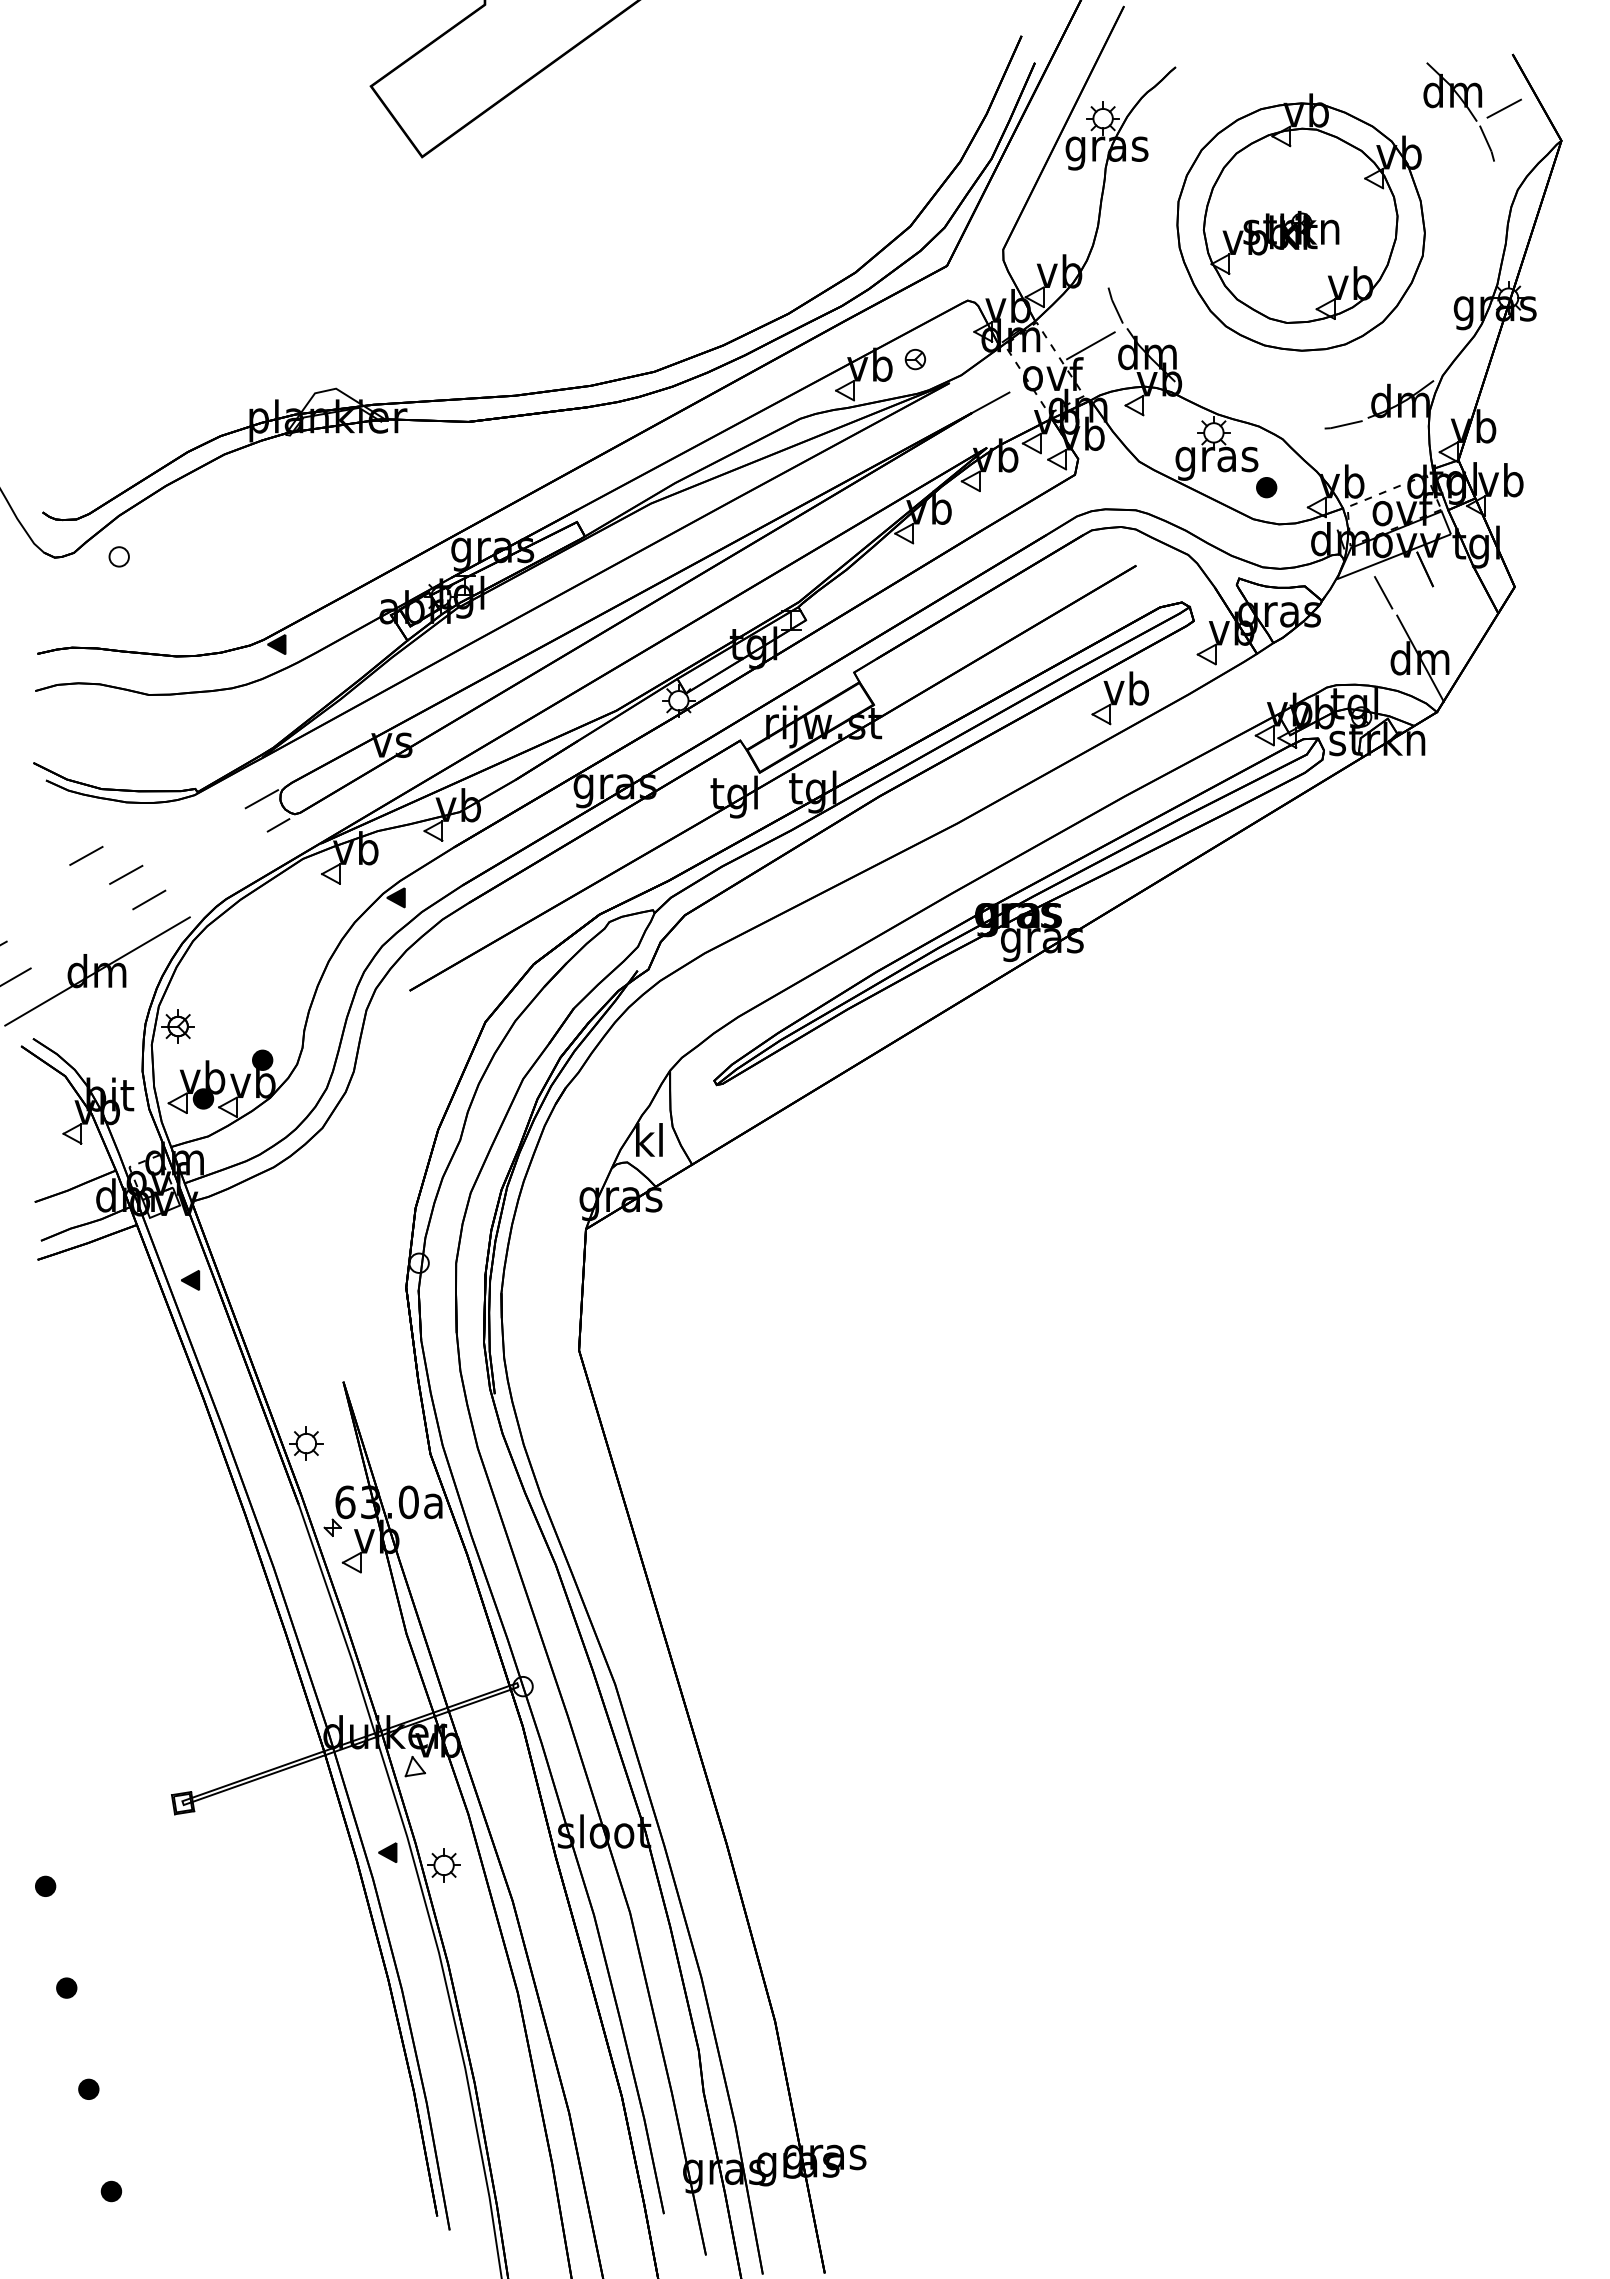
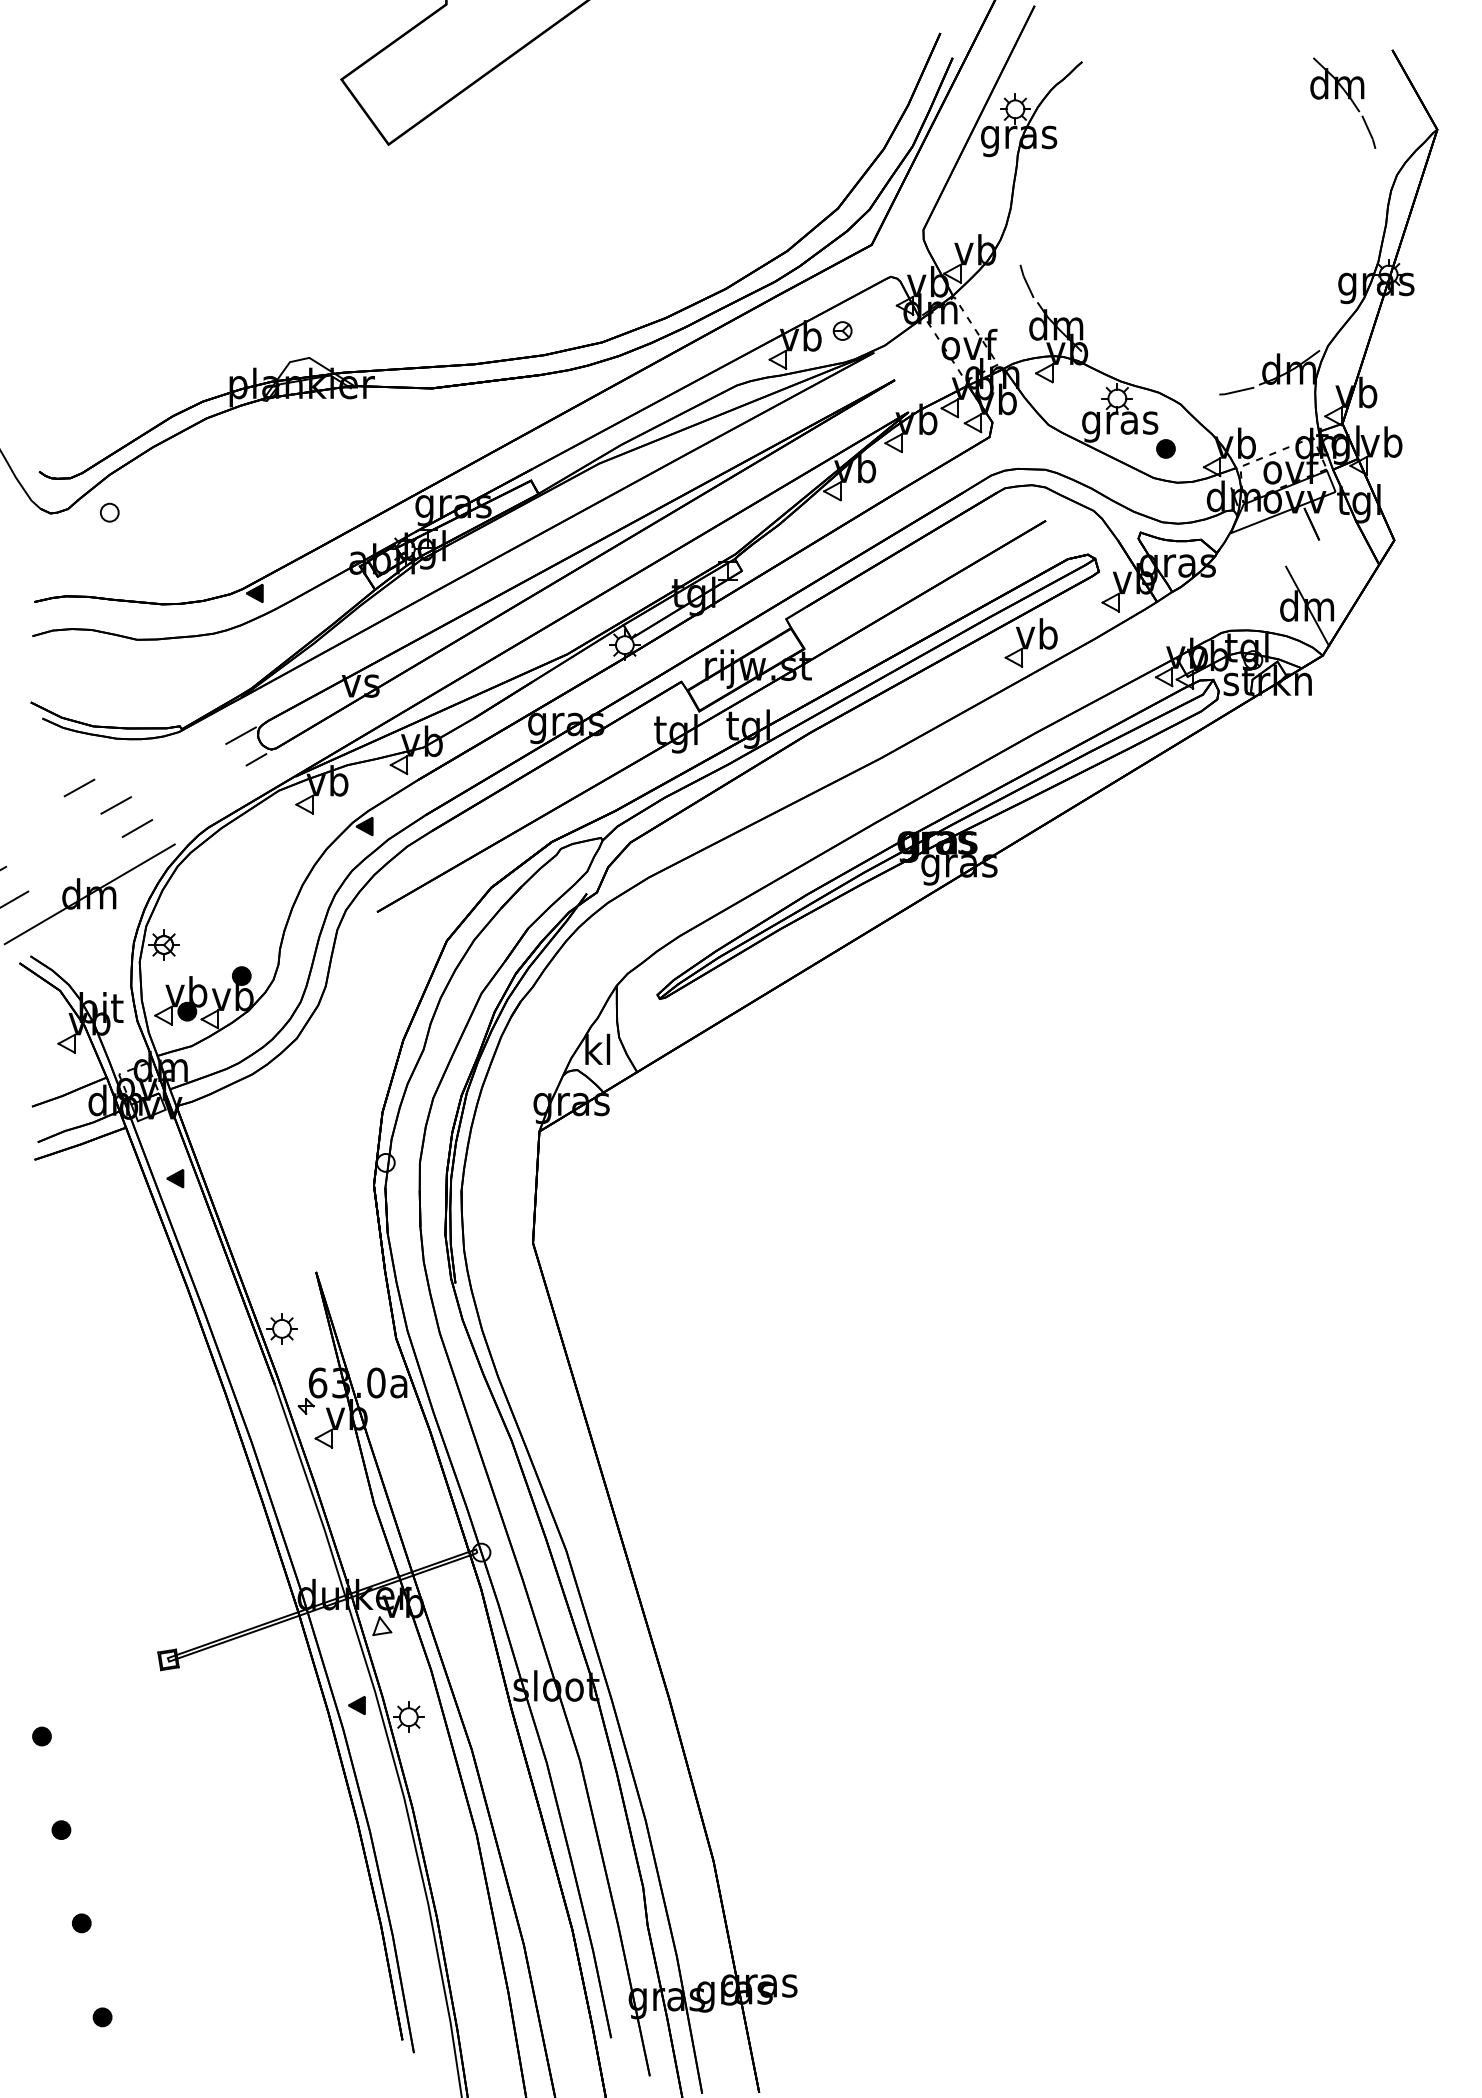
line: (1504, 108) -> (1384, 99), removed
part: (1300, 222) -> (1197, 204), removed
line: (1090, 345) -> (1003, 318), removed
line: (990, 402) -> (911, 370), removed
line: (1383, 592) -> (1273, 545), removed

